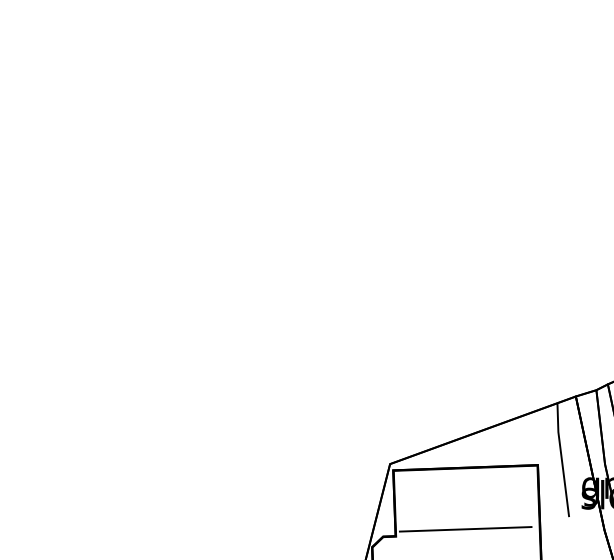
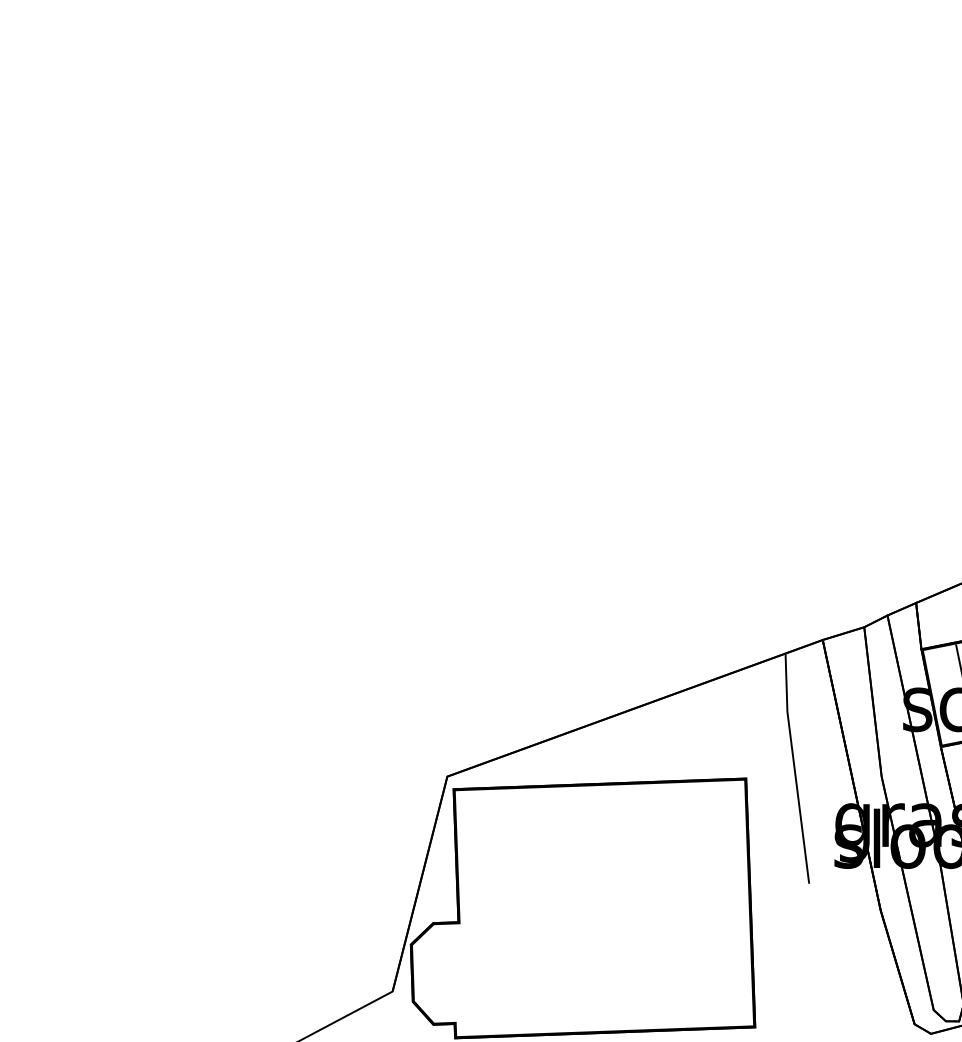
line: (465, 529) -> (599, 908), removed

